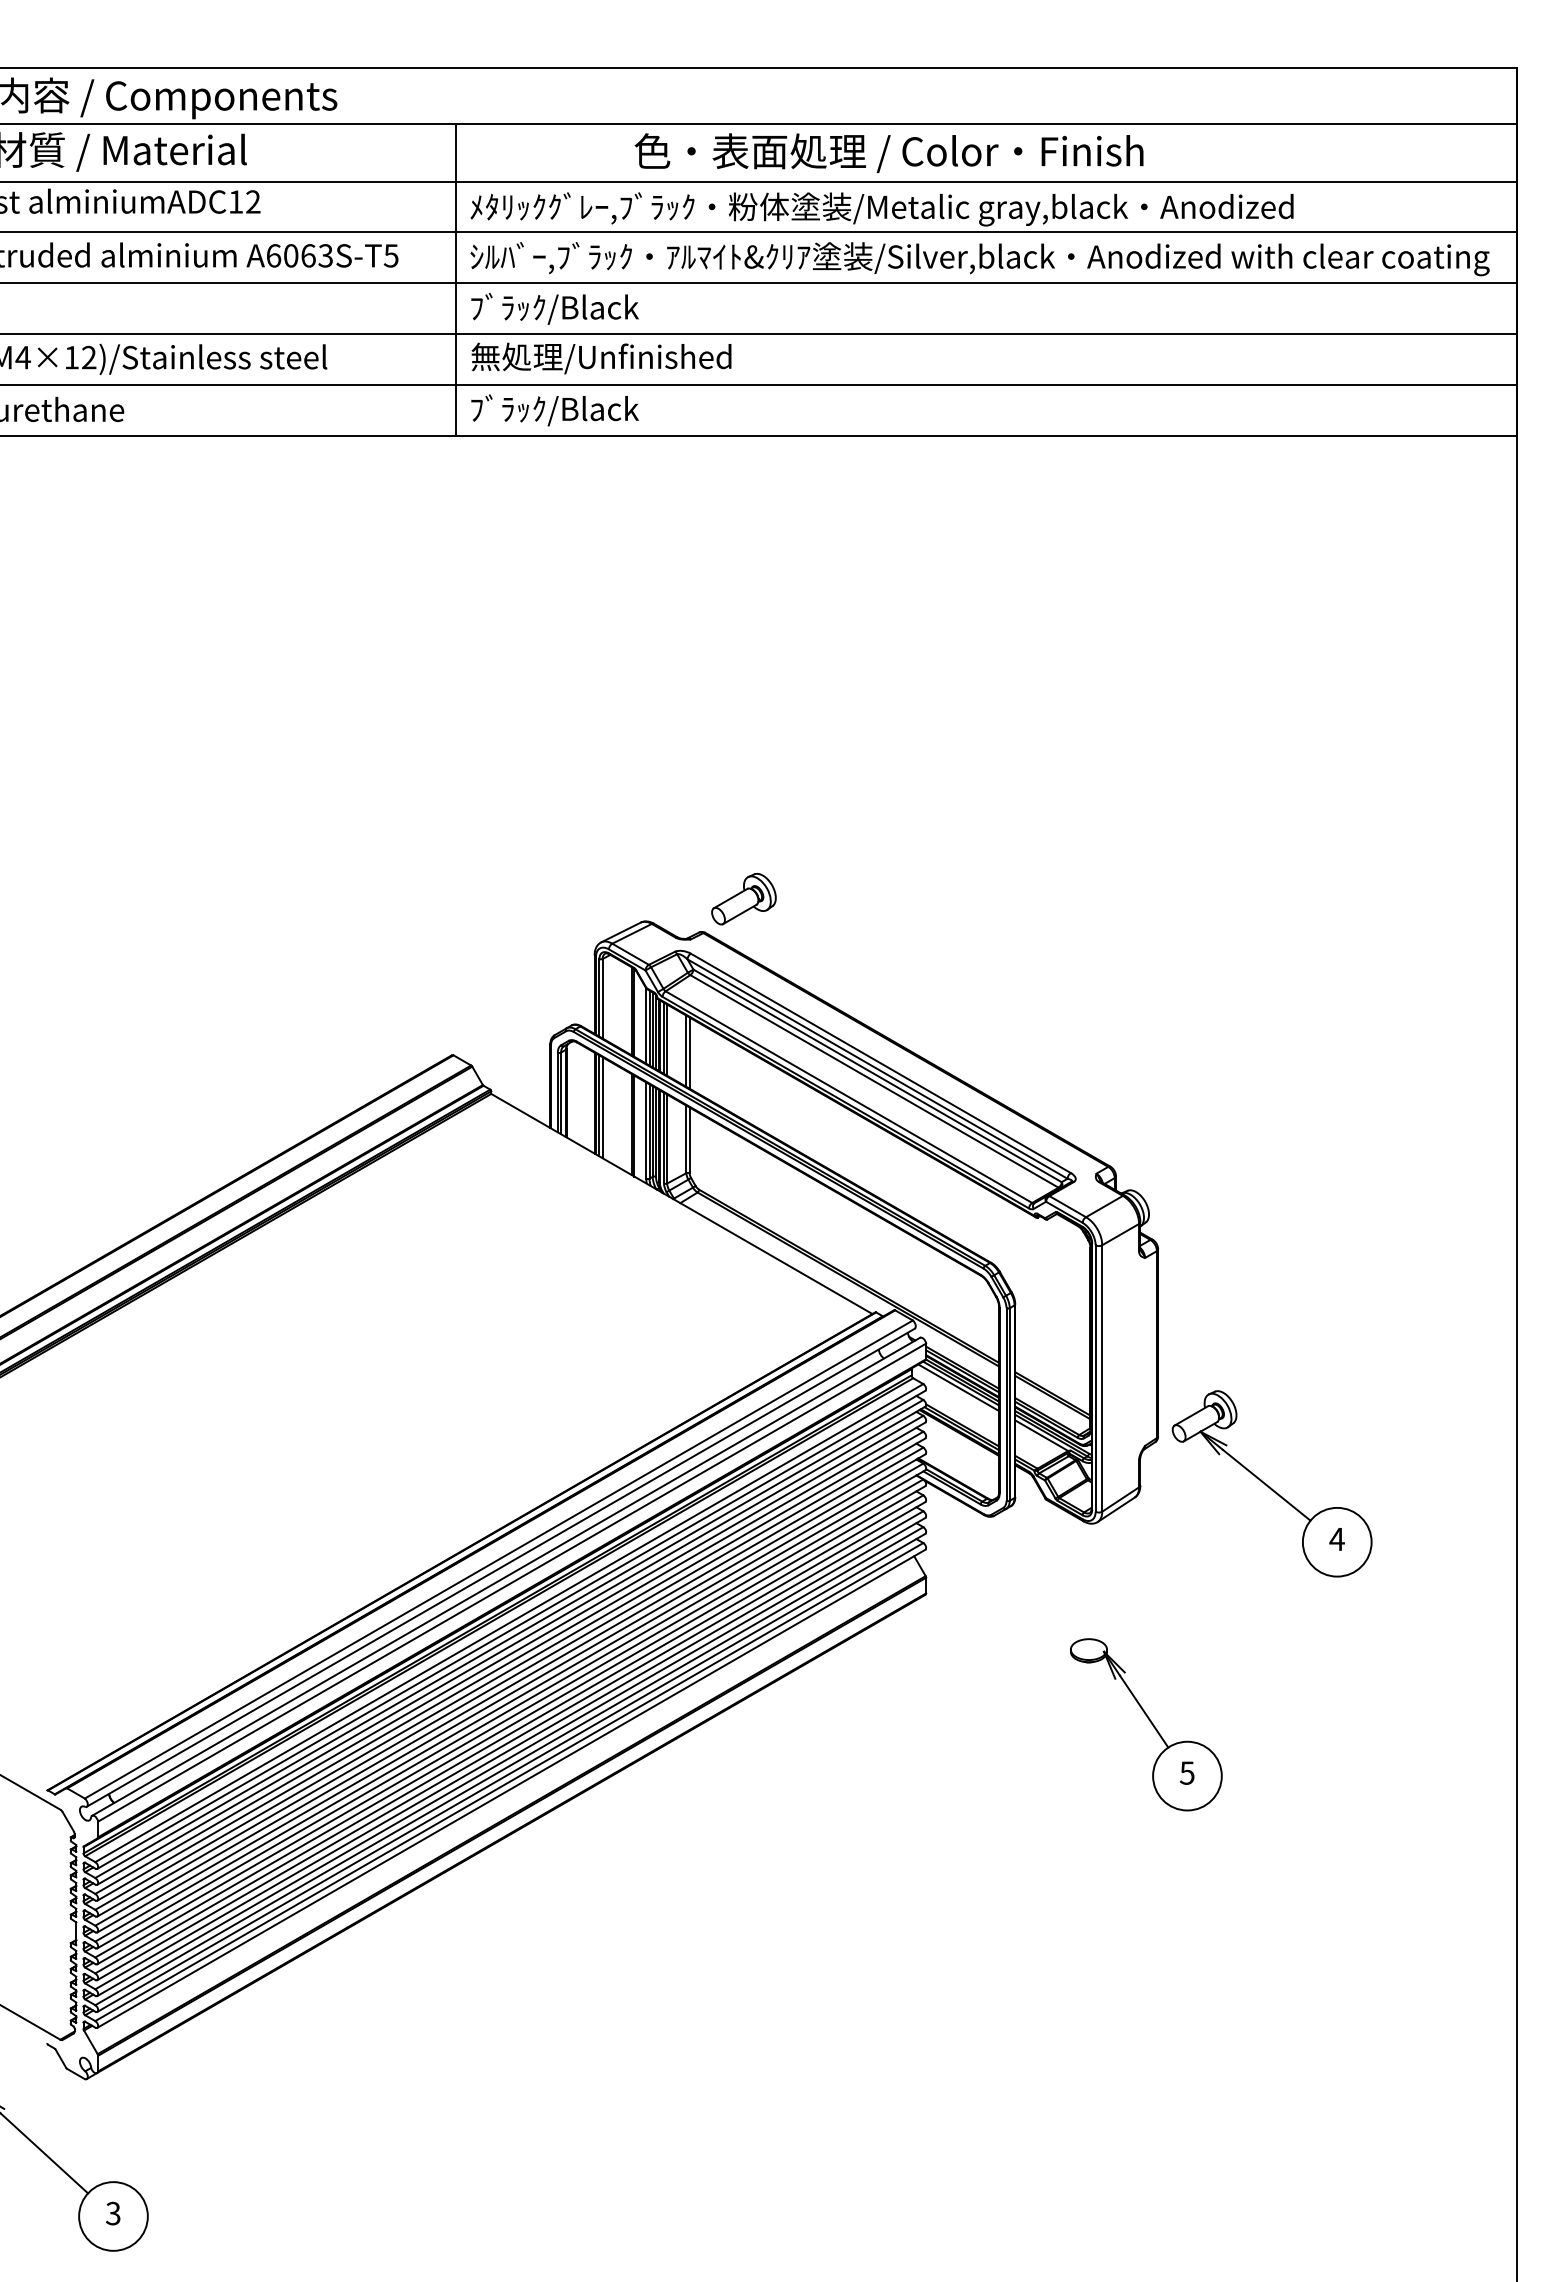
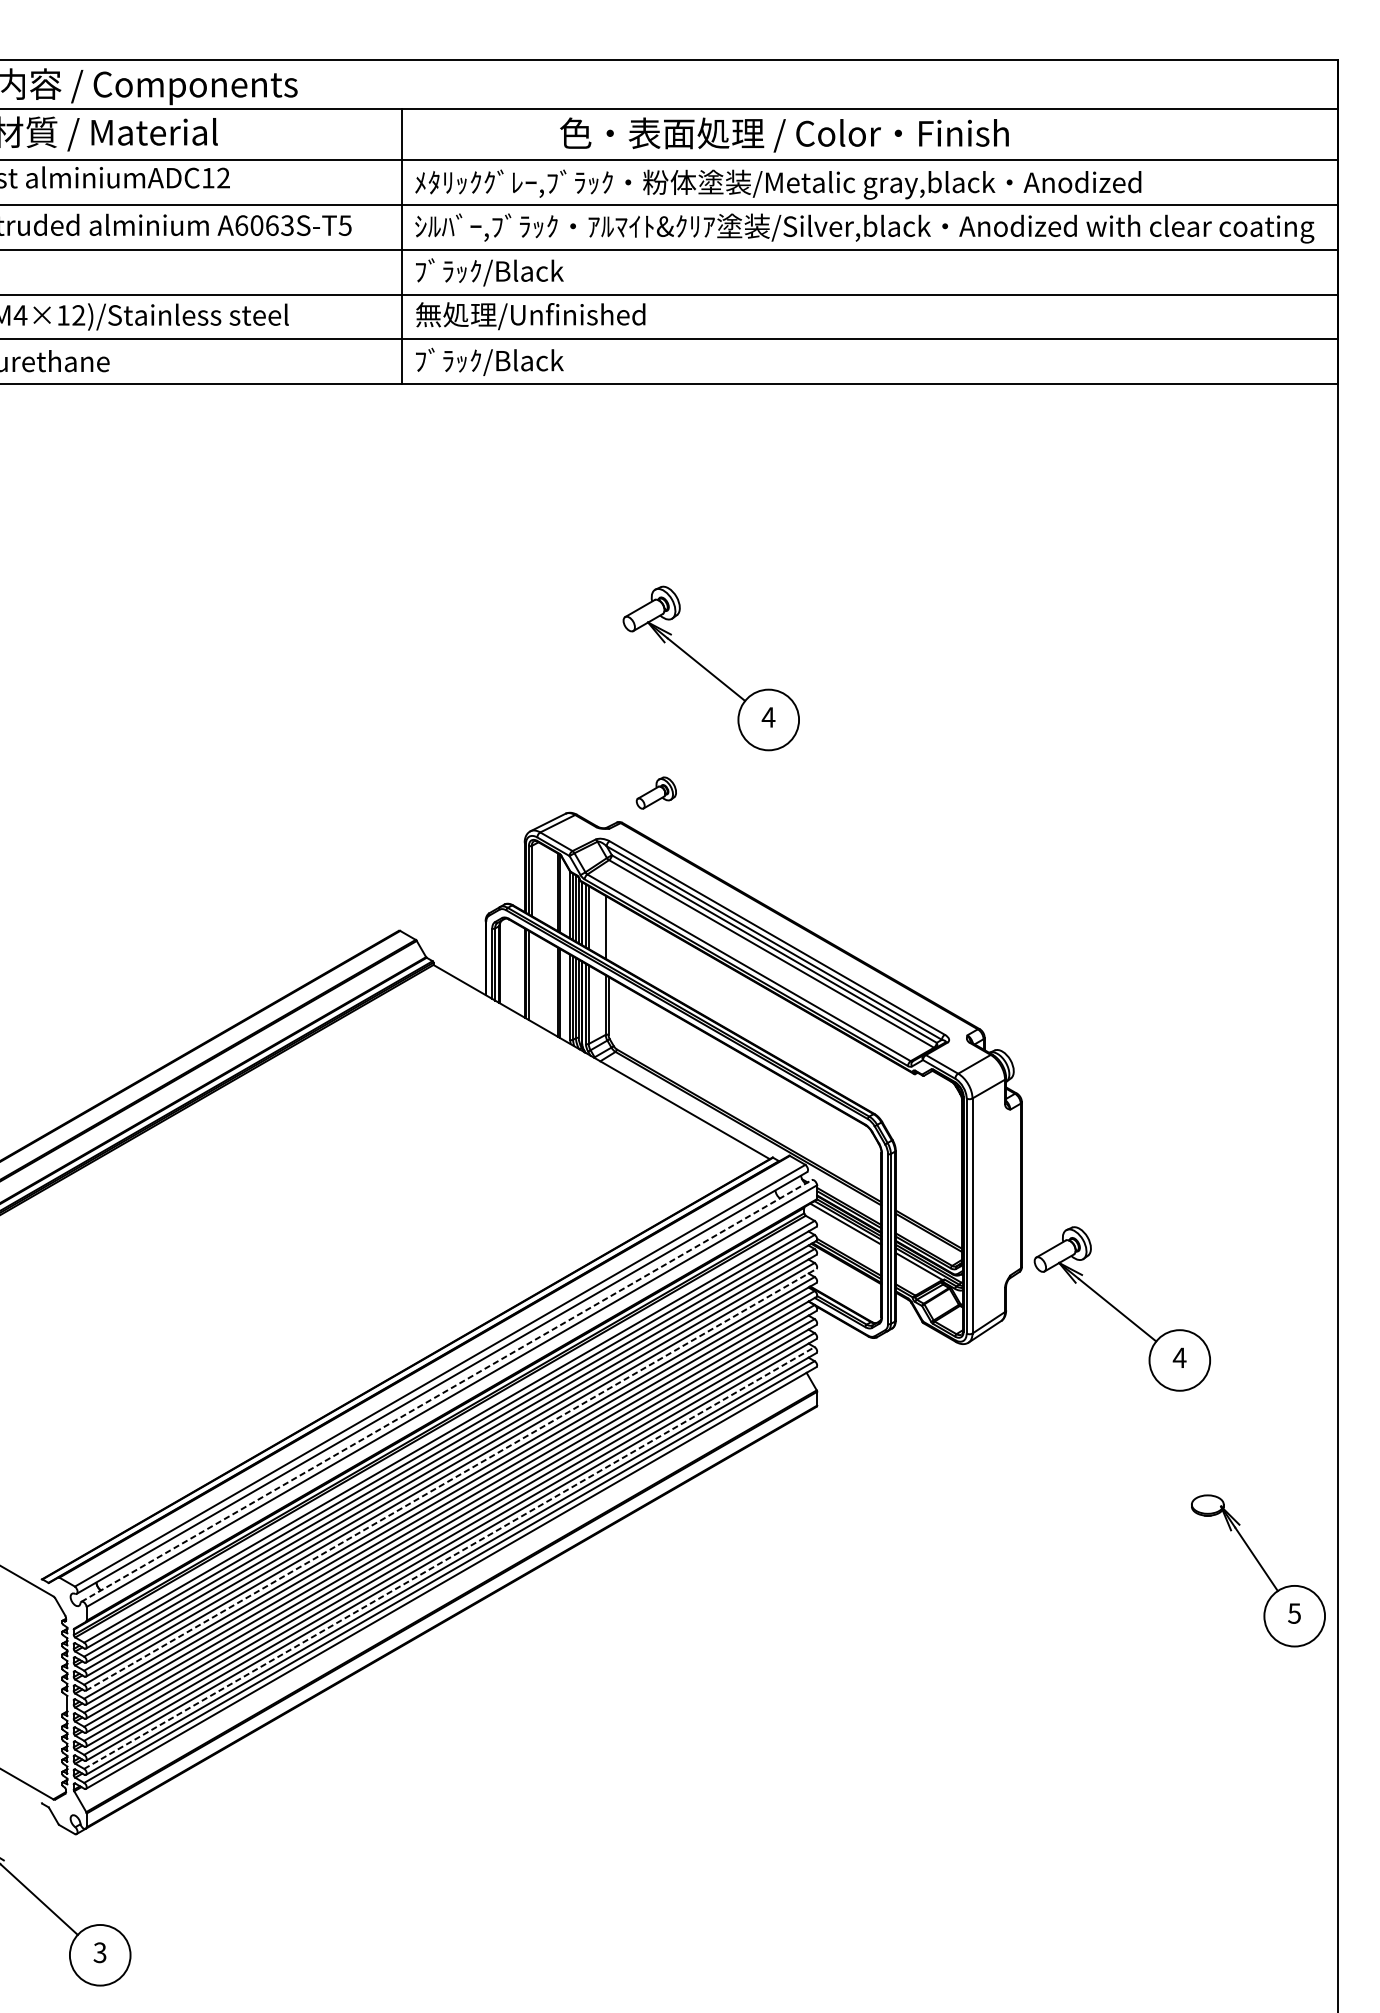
part: (805, 757) -> (710, 668), added
part: (743, 898) -> (656, 792), size x0.7
line: (689, 1052) -> (608, 928), removed
line: (602, 1107) -> (531, 976), removed
line: (506, 1576) -> (446, 1390), solid -> dashed
line: (511, 1677) -> (451, 1479), solid -> dashed
part: (1146, 1724) -> (1258, 1570), moved
line: (509, 1765) -> (449, 1557), solid -> dashed

